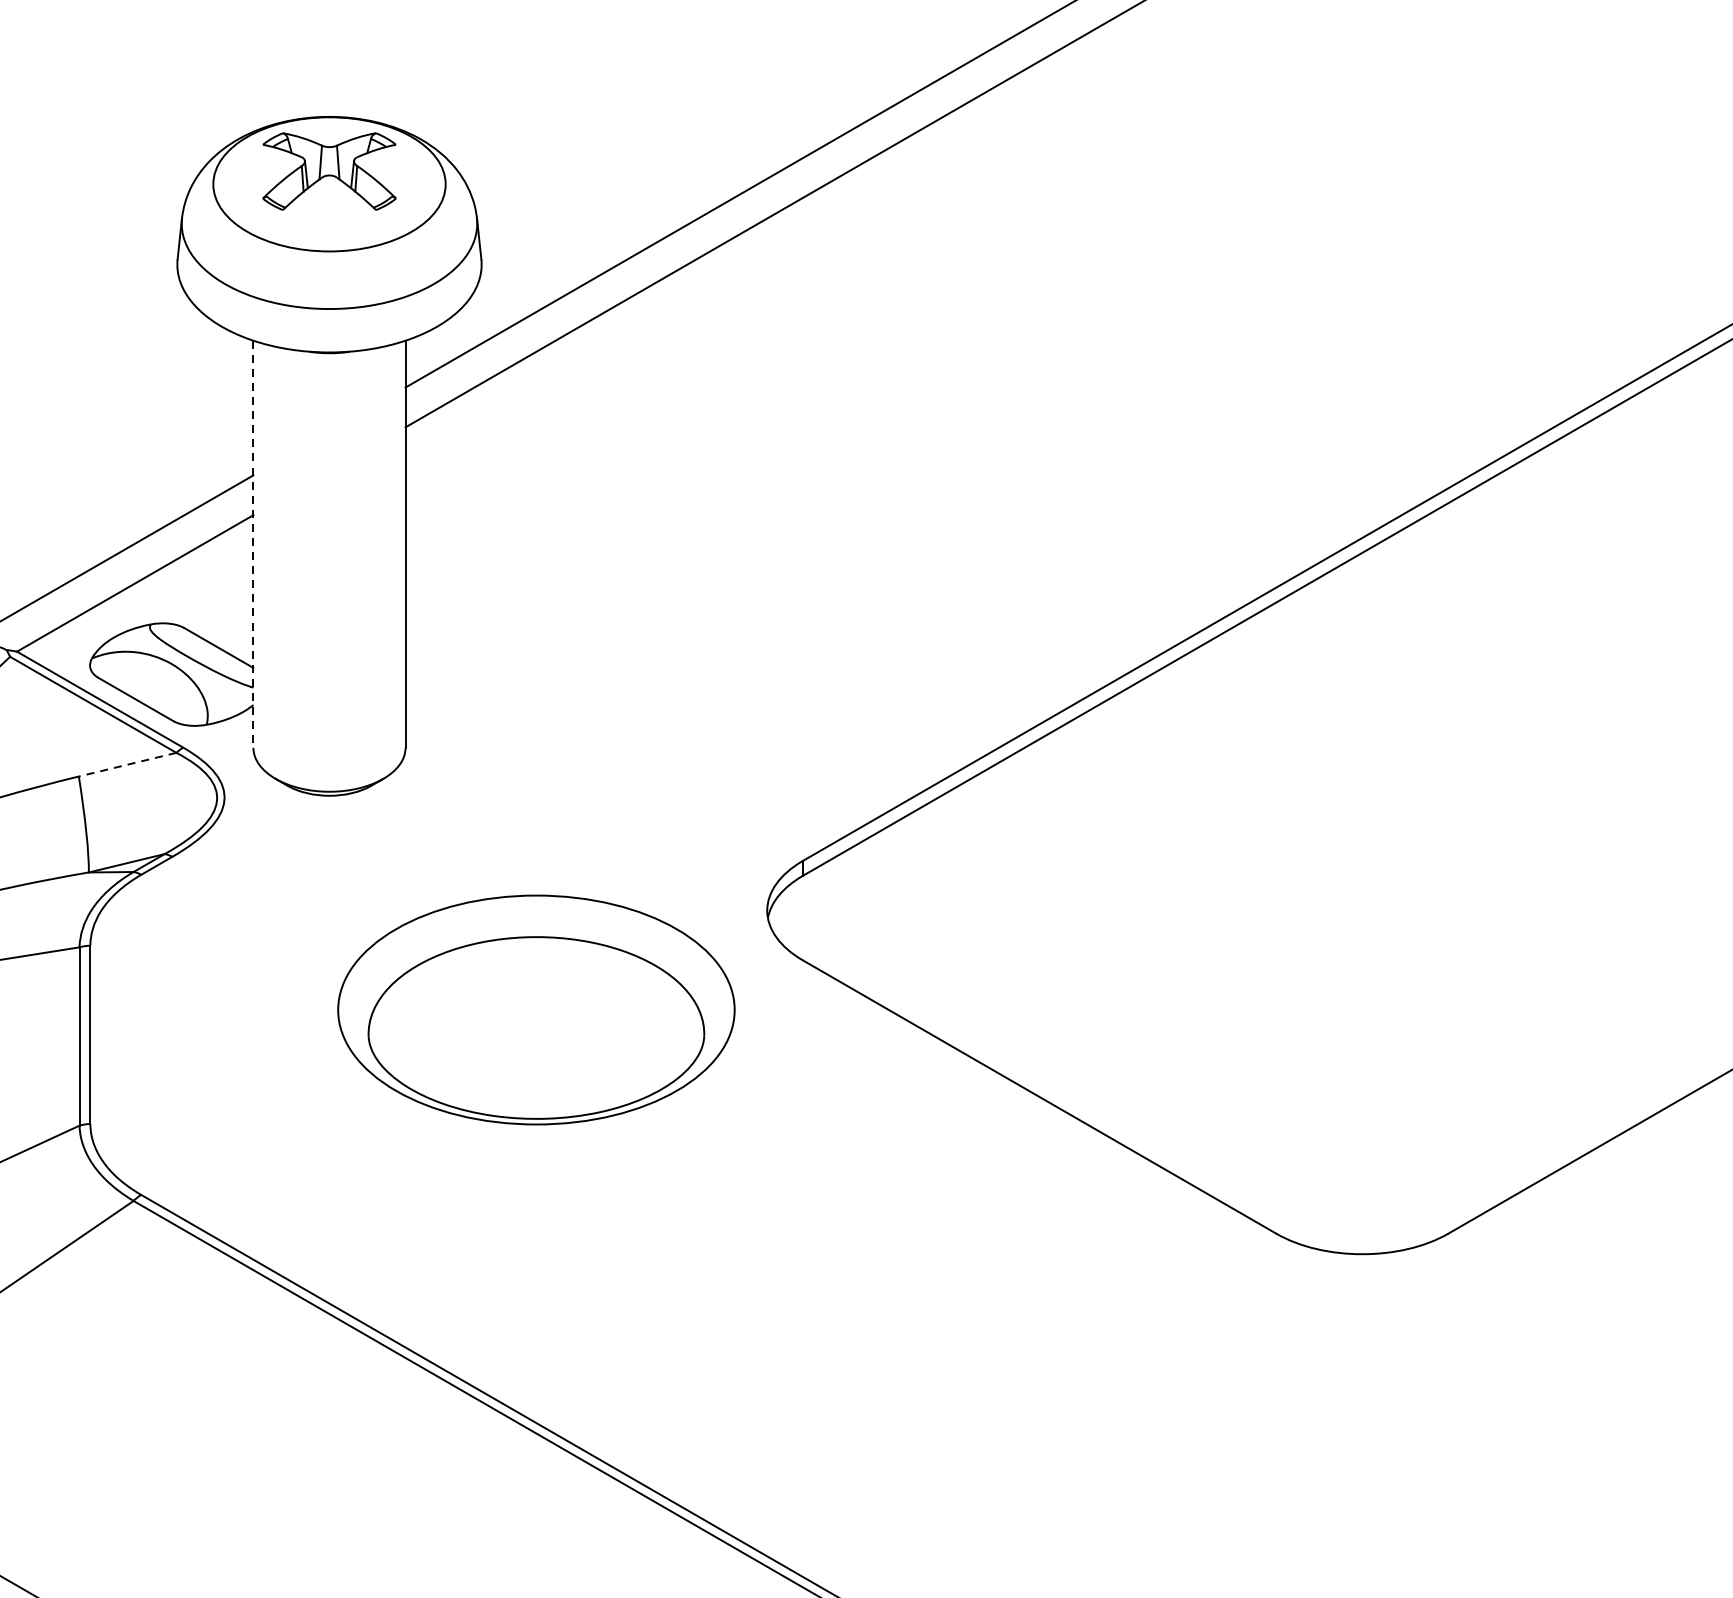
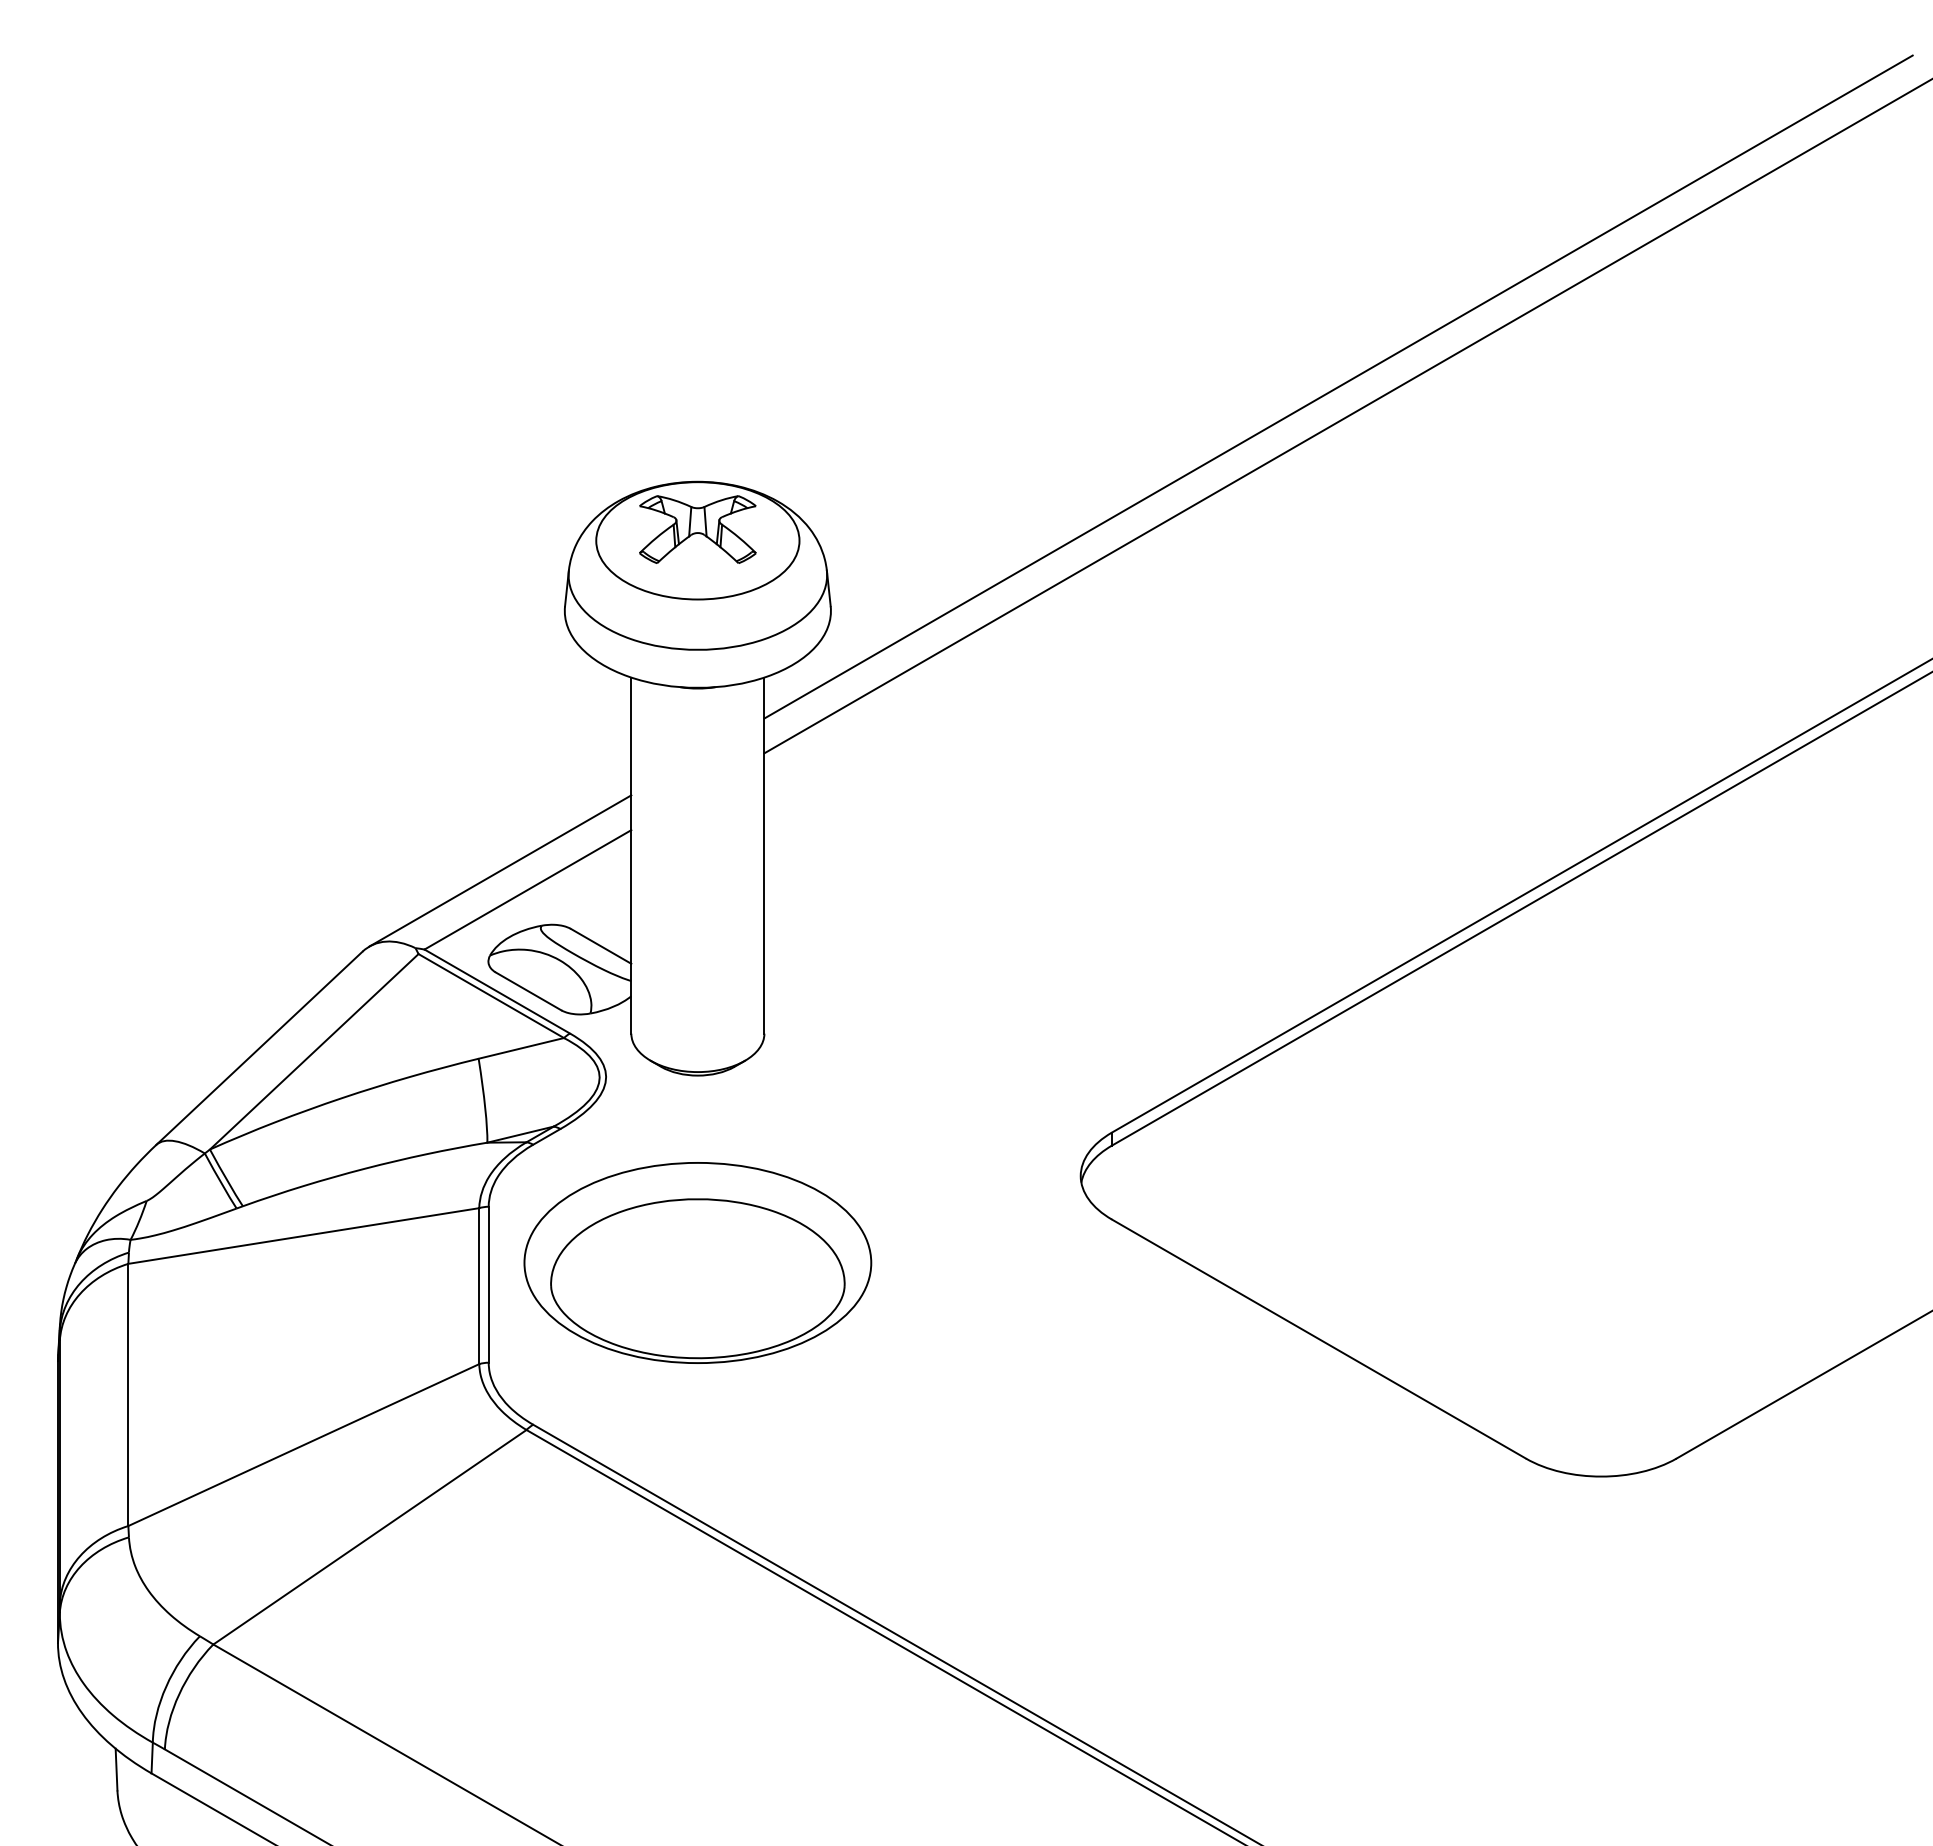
line: (253, 545) -> (631, 856), dashed -> solid
line: (127, 764) -> (521, 1048), dashed -> solid
part: (536, 1009) -> (697, 1262), moved

